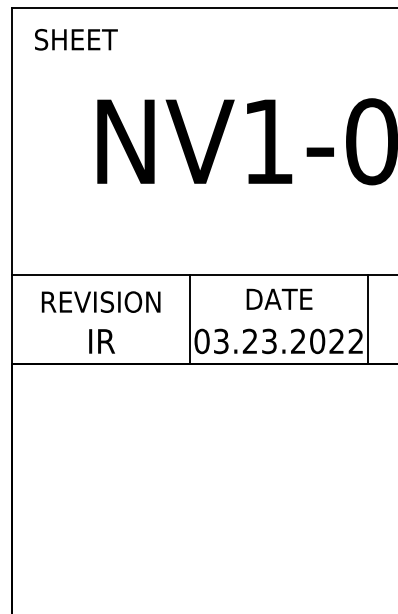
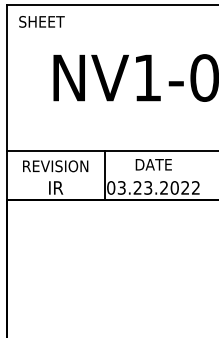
line: (367, 318) -> (202, 175), removed

